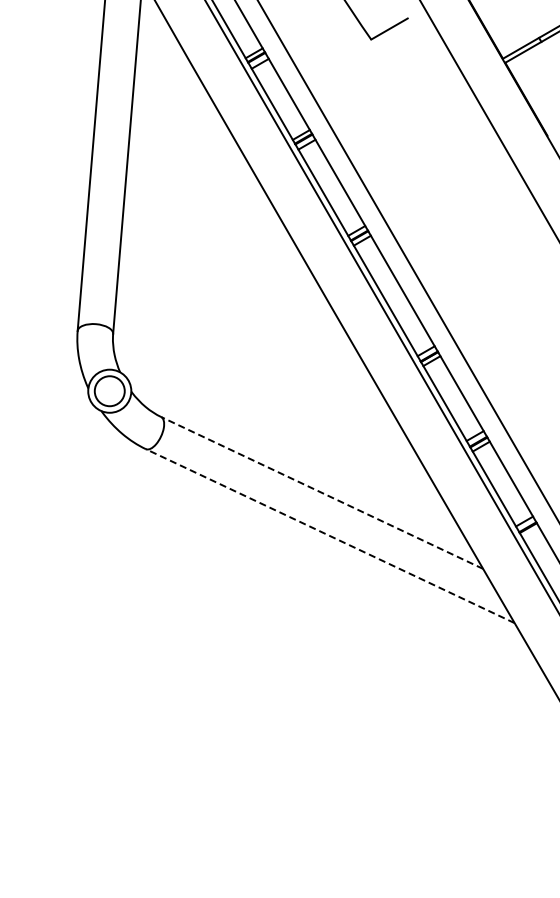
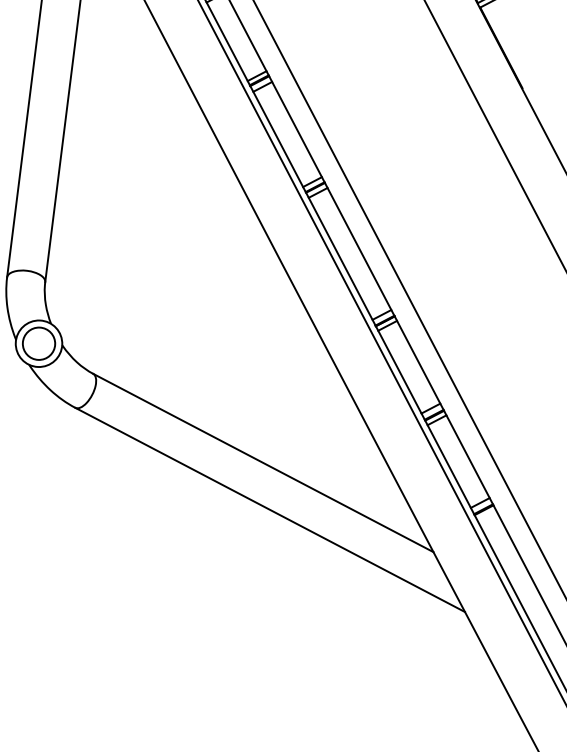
line: (321, 492) -> (262, 462), dashed -> solid
line: (330, 536) -> (270, 510), dashed -> solid

